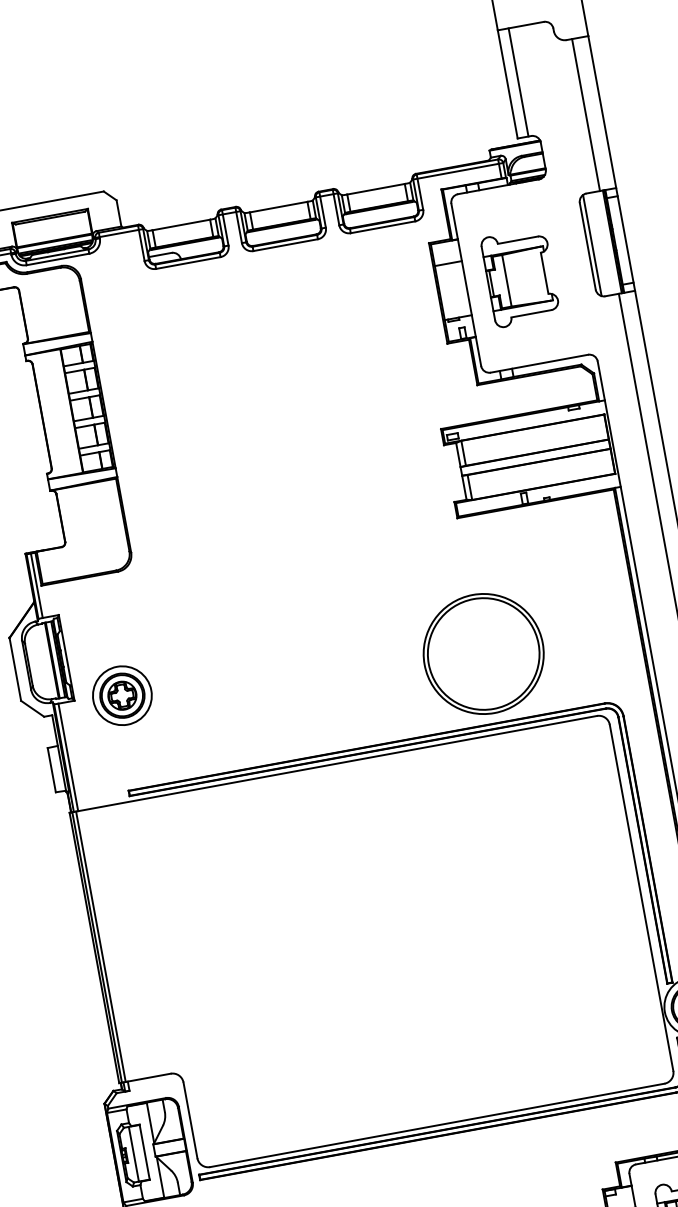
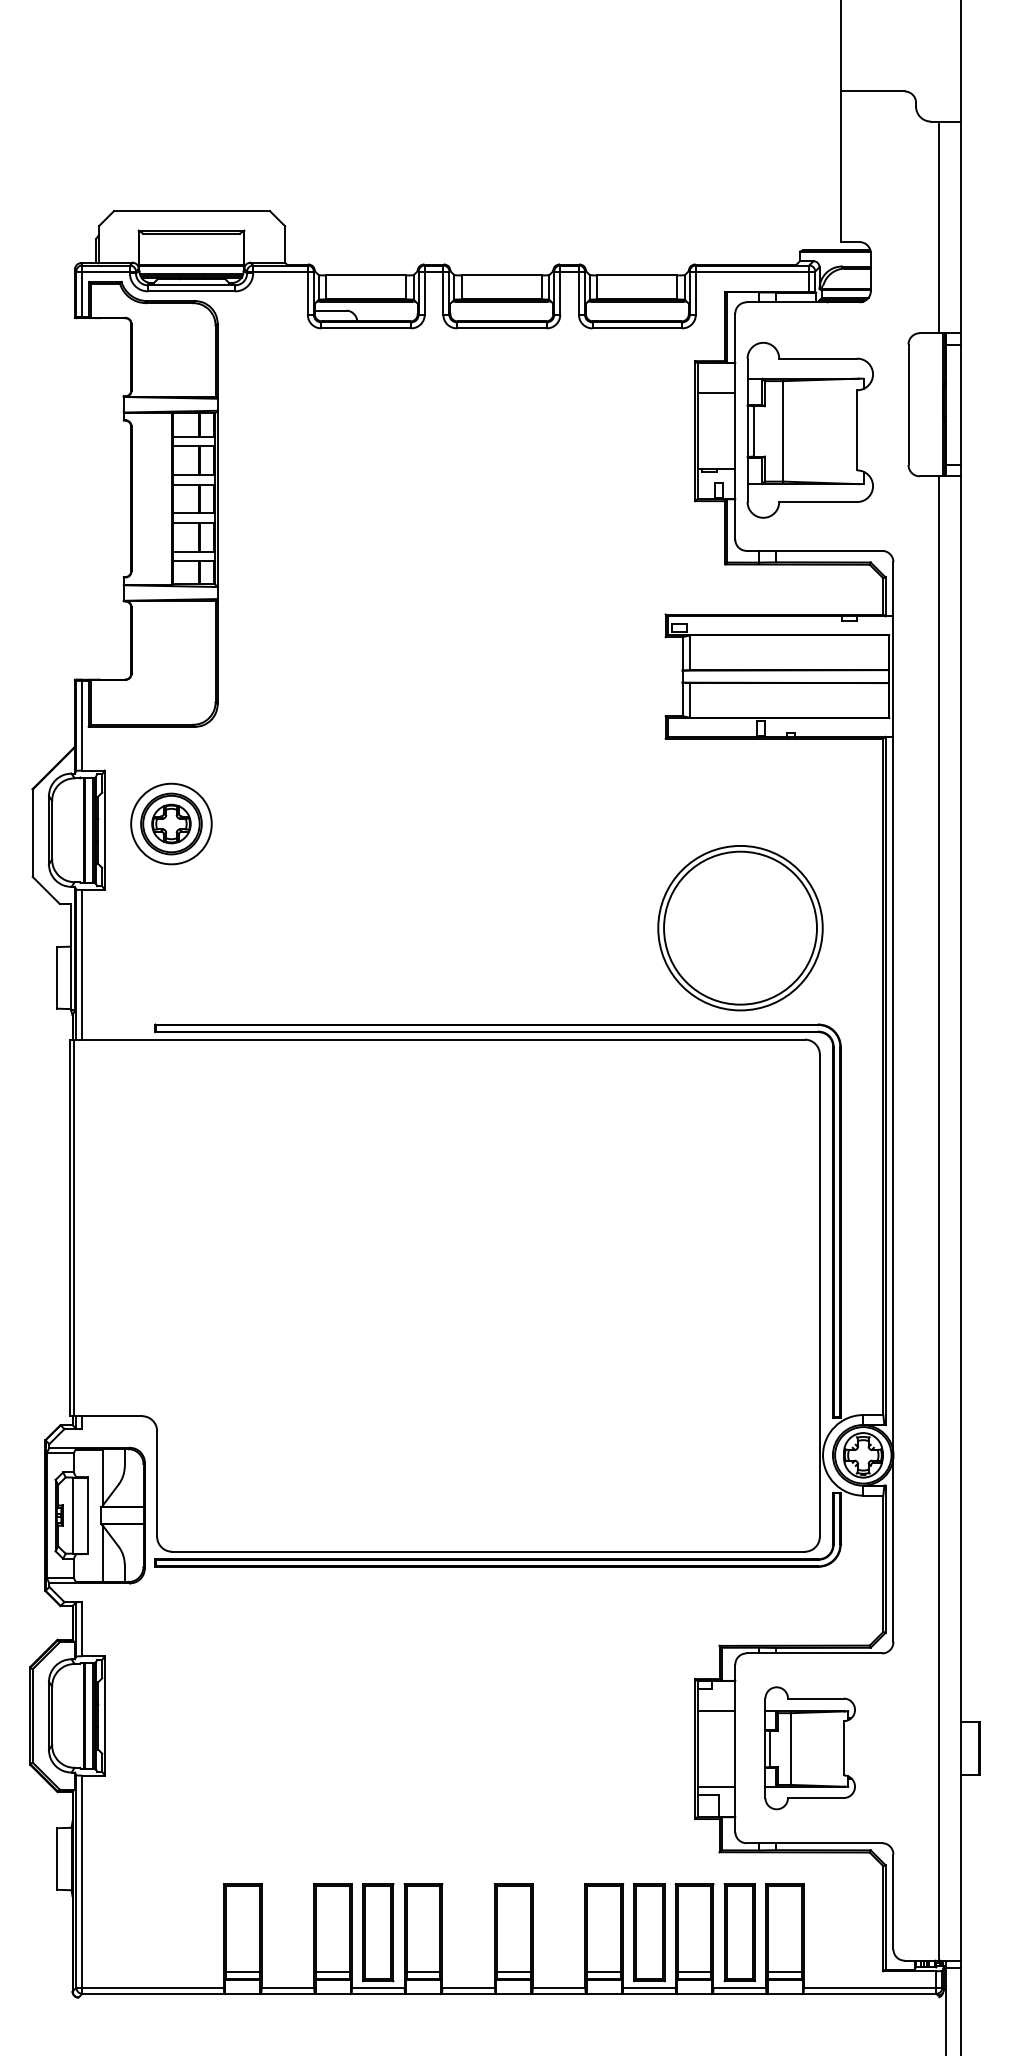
line: (518, 82) -> (855, 166), removed
line: (592, 245) -> (914, 404), removed
part: (520, 277) -> (809, 430), size x1.4
part: (483, 654) -> (740, 928), moved
part: (122, 695) -> (171, 823), moved
line: (100, 946) -> (79, 1227), removed

